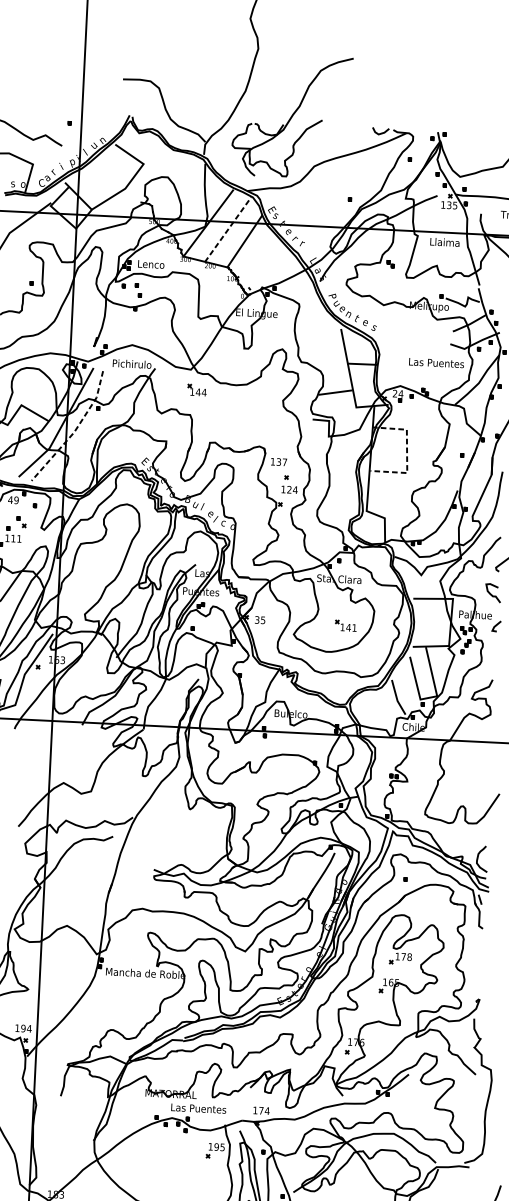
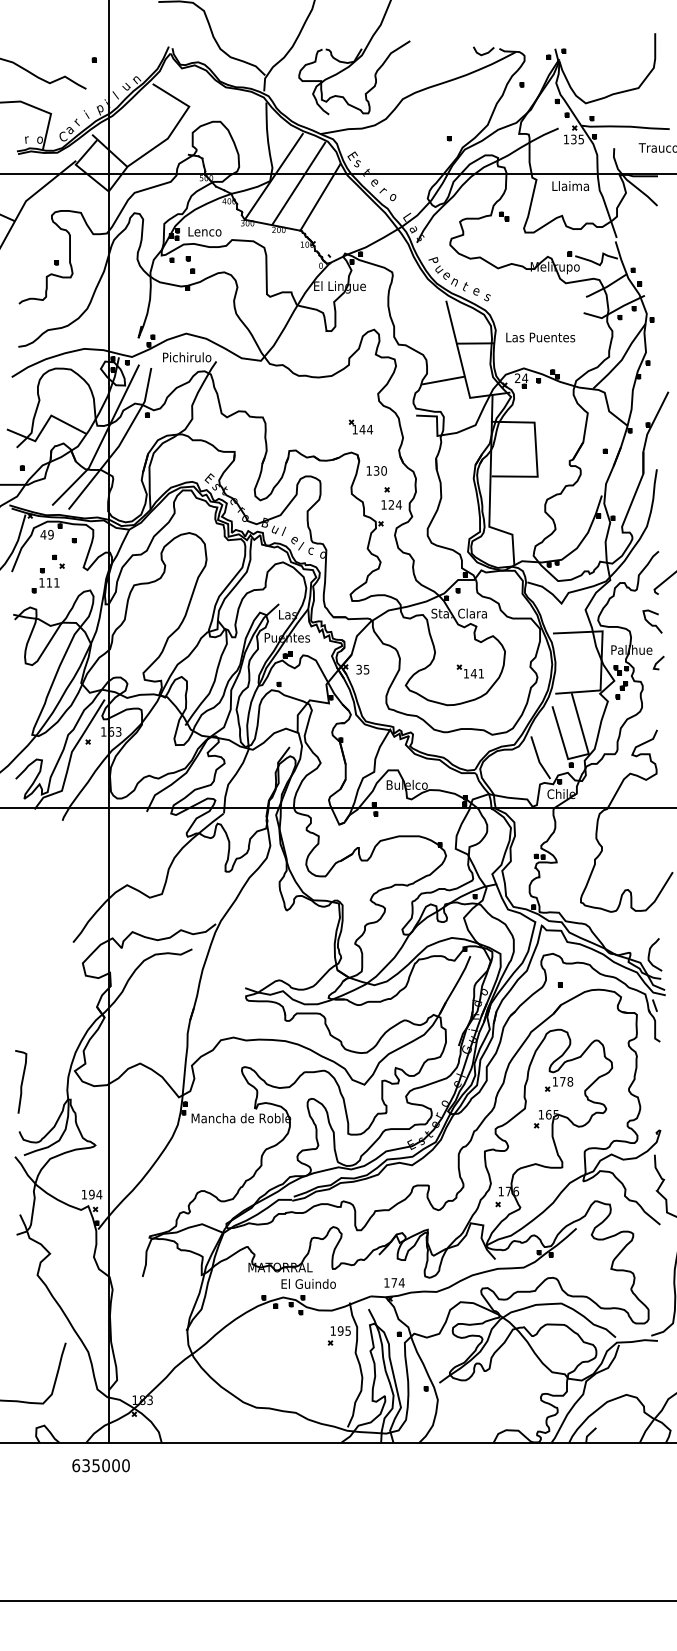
text: (12, 183) -> (26, 139), s -> r
line: (227, 229) -> (298, 183), dashed -> solid
text: (302, 244) -> (392, 197), r -> o
text: (436, 363) -> (540, 337), moved
part: (196, 389) -> (360, 426), moved
line: (75, 430) -> (120, 443), dashed -> solid
line: (407, 452) -> (536, 451), dashed -> solid
text: (284, 462) -> (383, 470), 137 -> 130
text: (199, 1108) -> (316, 1283), Las Puentes -> El Guindo

